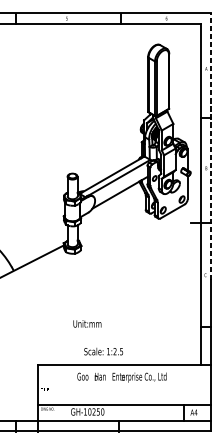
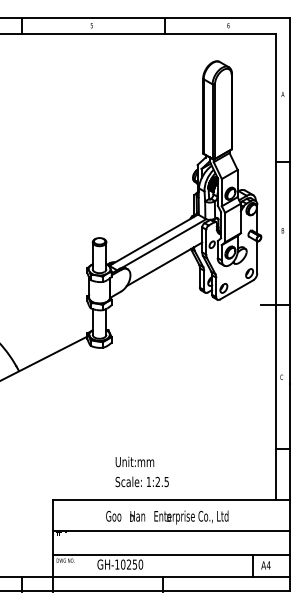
line: (211, 146) -> (289, 201), dashed -> solid
text: (87, 323) -> (134, 461), moved
line: (124, 387) -> (170, 530), added

